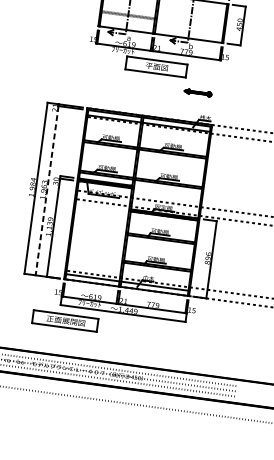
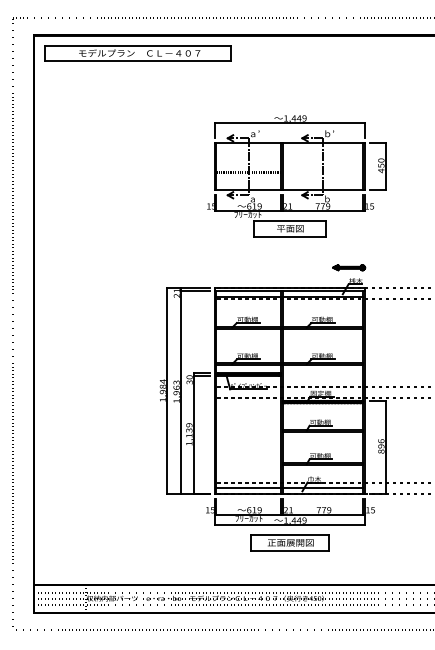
part: (198, 92) -> (349, 267), moved
line: (46, 190) -> (180, 392), dashed -> solid
part: (65, 320) -> (289, 542), moved

